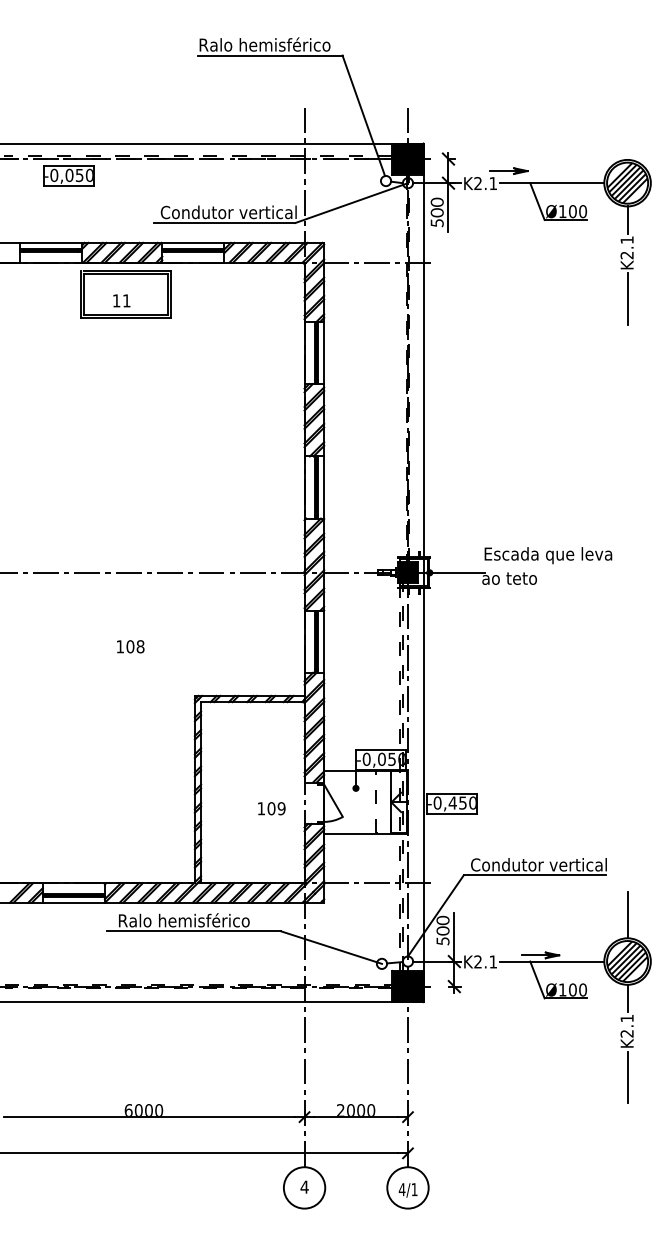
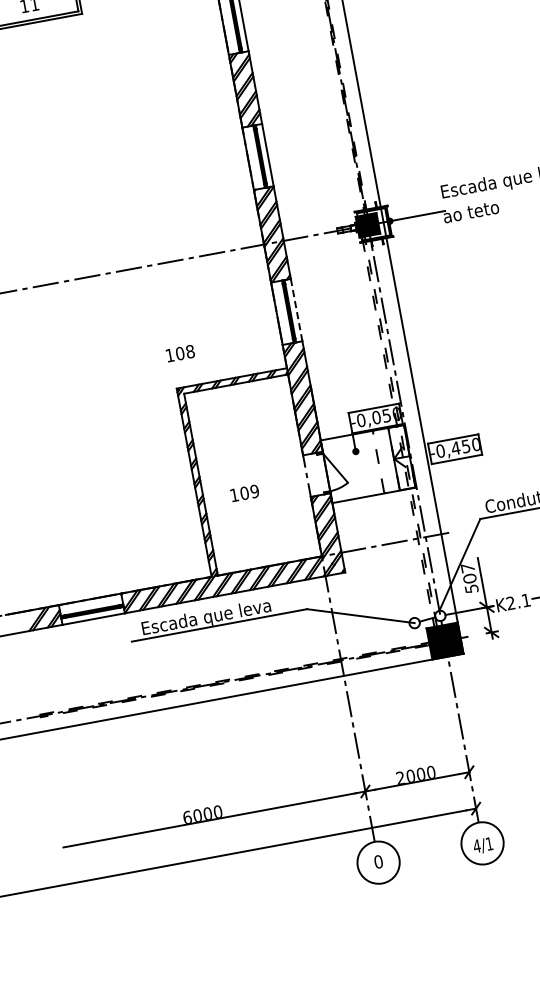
line: (324, 642) -> (297, 310), solid -> dashed
text: (130, 646) -> (180, 353), moved
text: (271, 808) -> (244, 493), moved
text: (442, 920) -> (467, 568), 500 -> 507
text: (184, 921) -> (208, 617), Ralo hemisférico -> Escada que leva
text: (304, 1186) -> (378, 861), 4 -> 0

